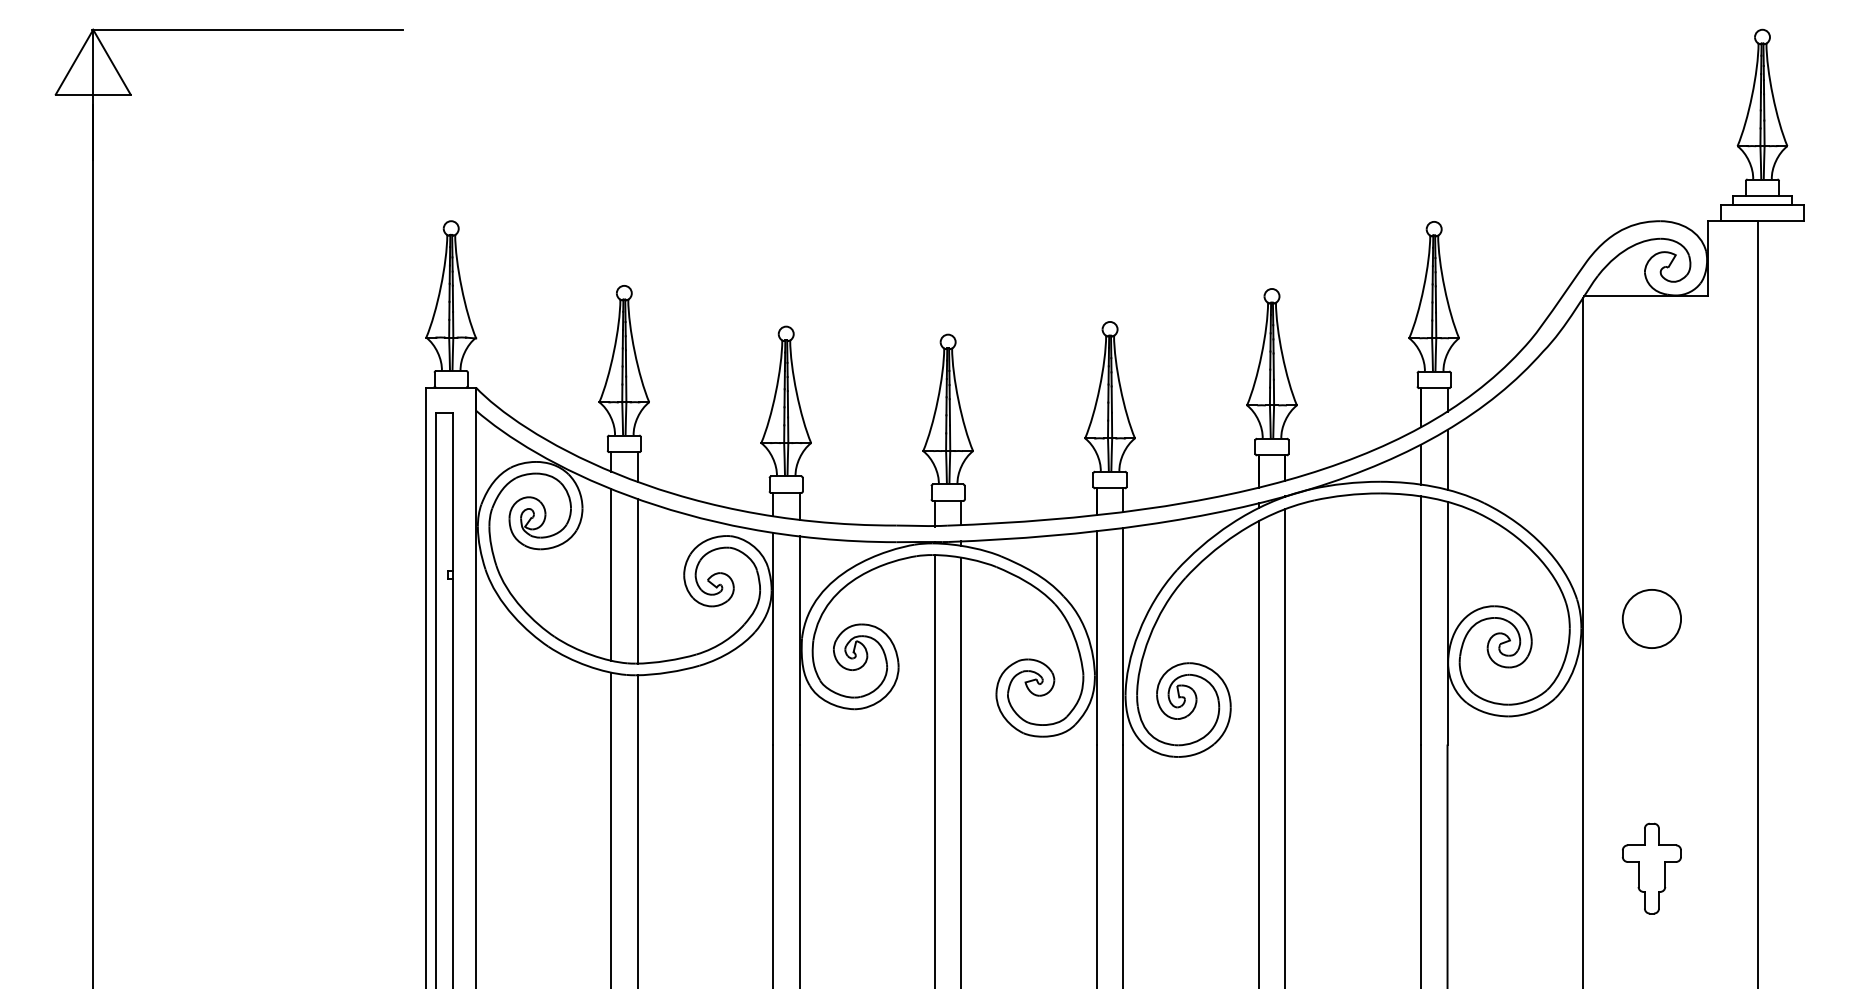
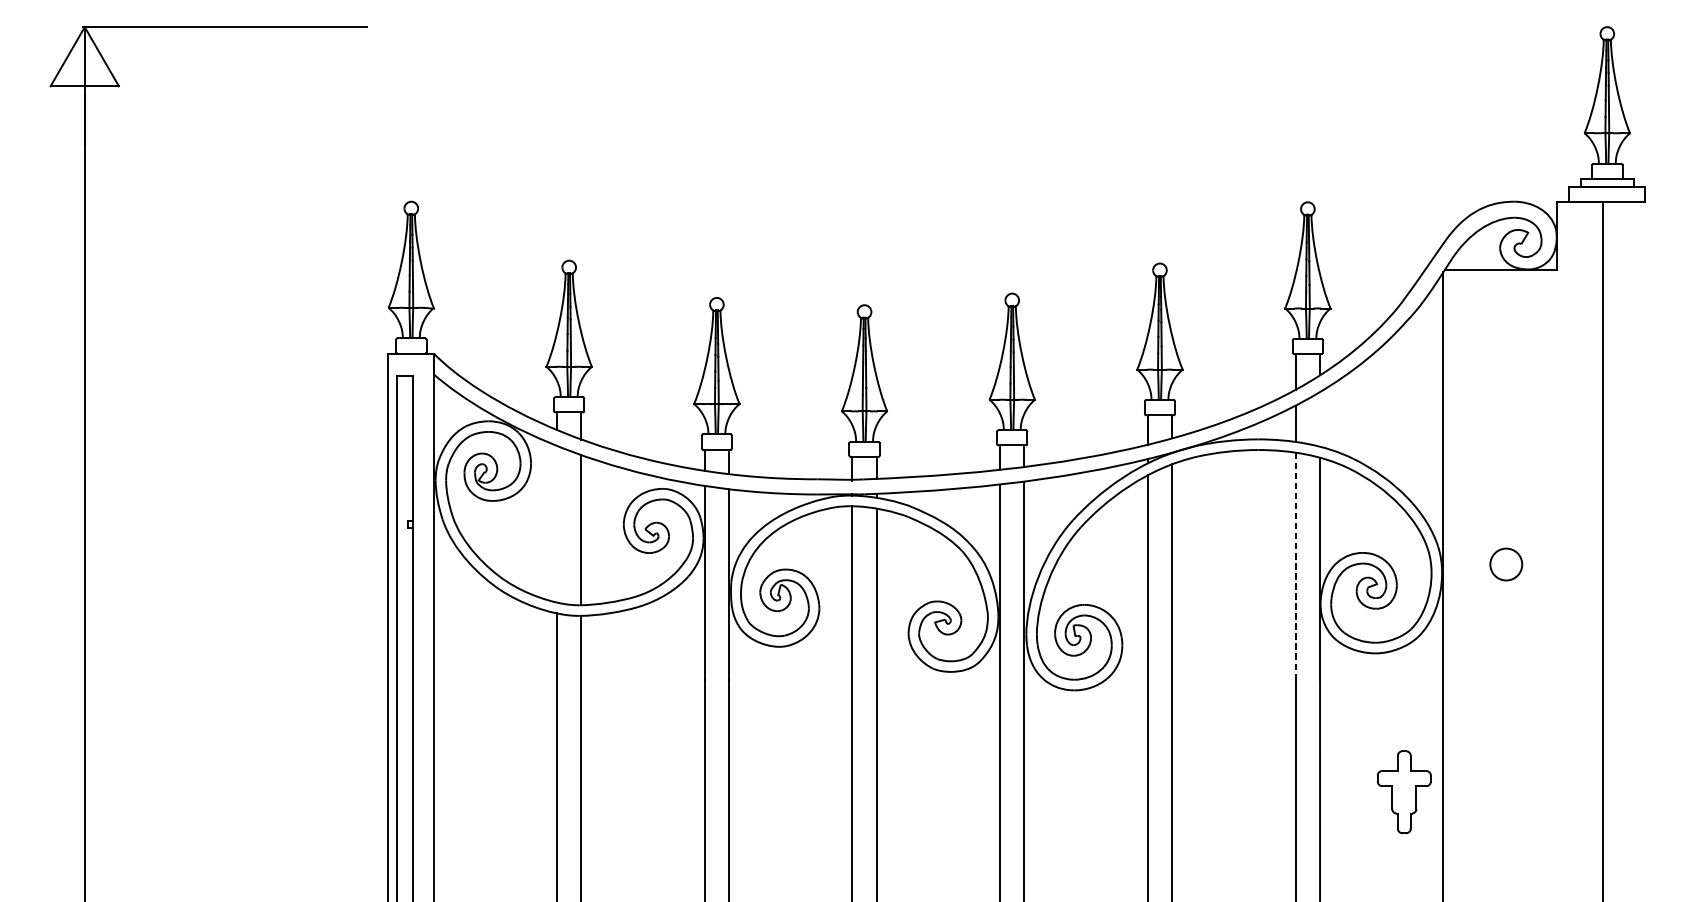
line: (1447, 459) -> (1320, 419), removed
line: (611, 574) -> (557, 523), removed
circle: (1651, 618) -> (1506, 564), size x0.6
line: (1420, 620) -> (1295, 565), solid -> dashed
part: (1651, 868) -> (1403, 792), moved

